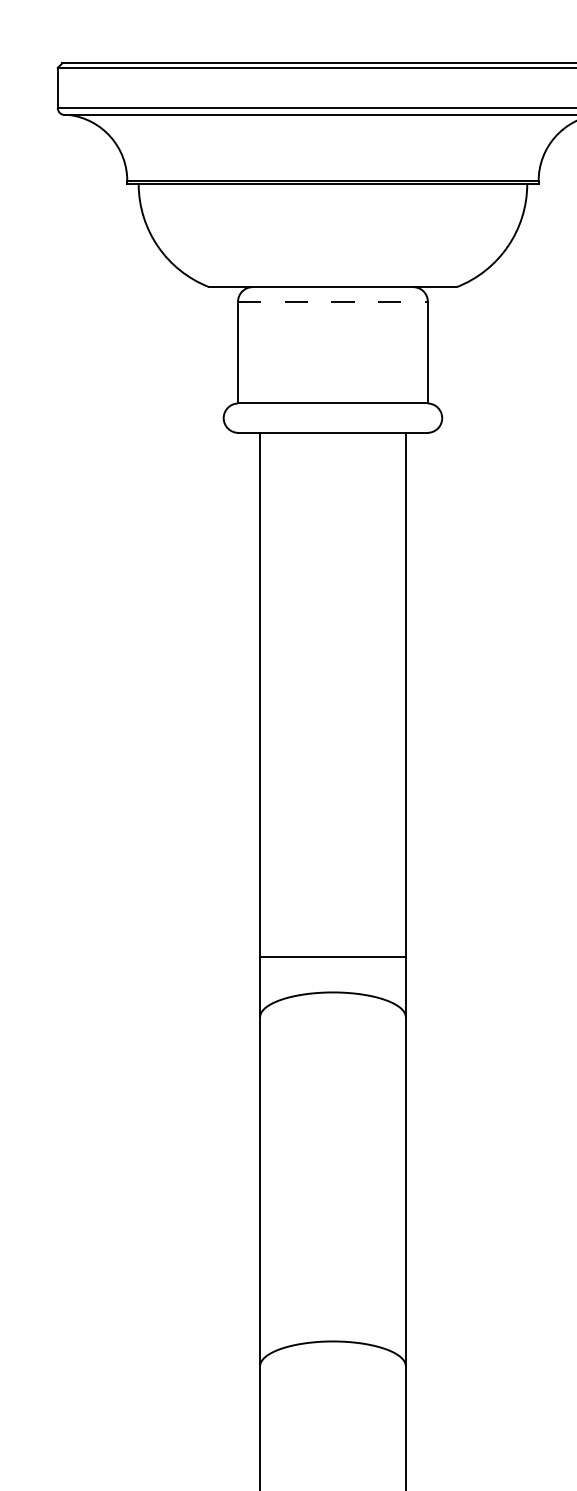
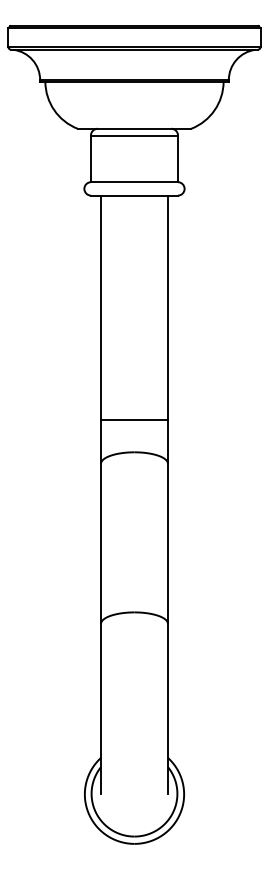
line: (332, 301) -> (134, 135), dashed -> solid
line: (332, 957) -> (134, 420), moved

